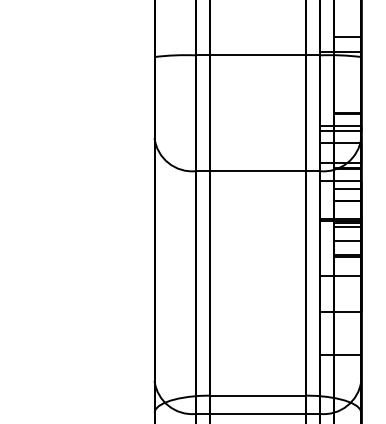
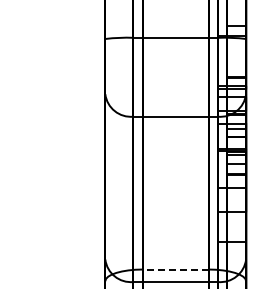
line: (257, 395) -> (175, 269), solid -> dashed

